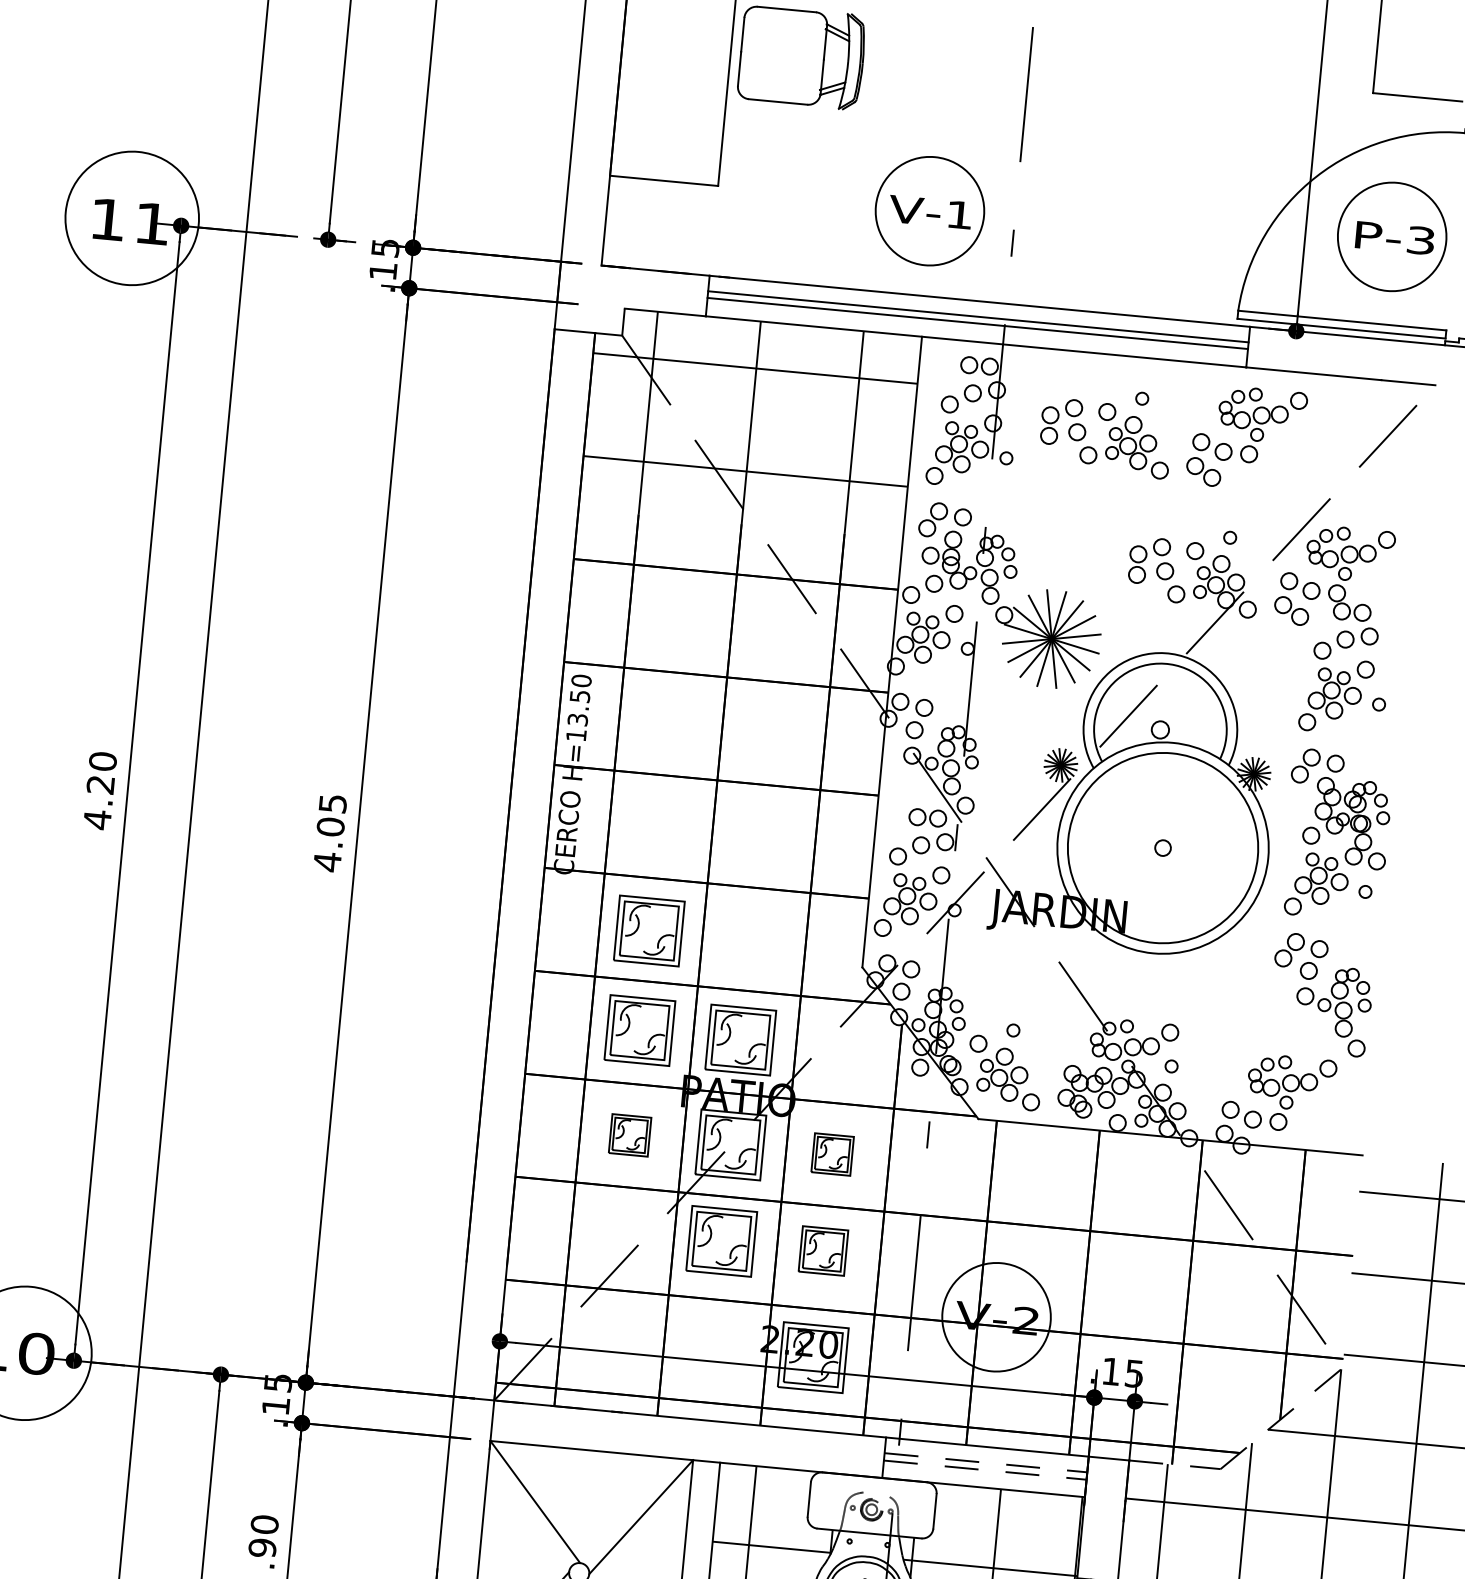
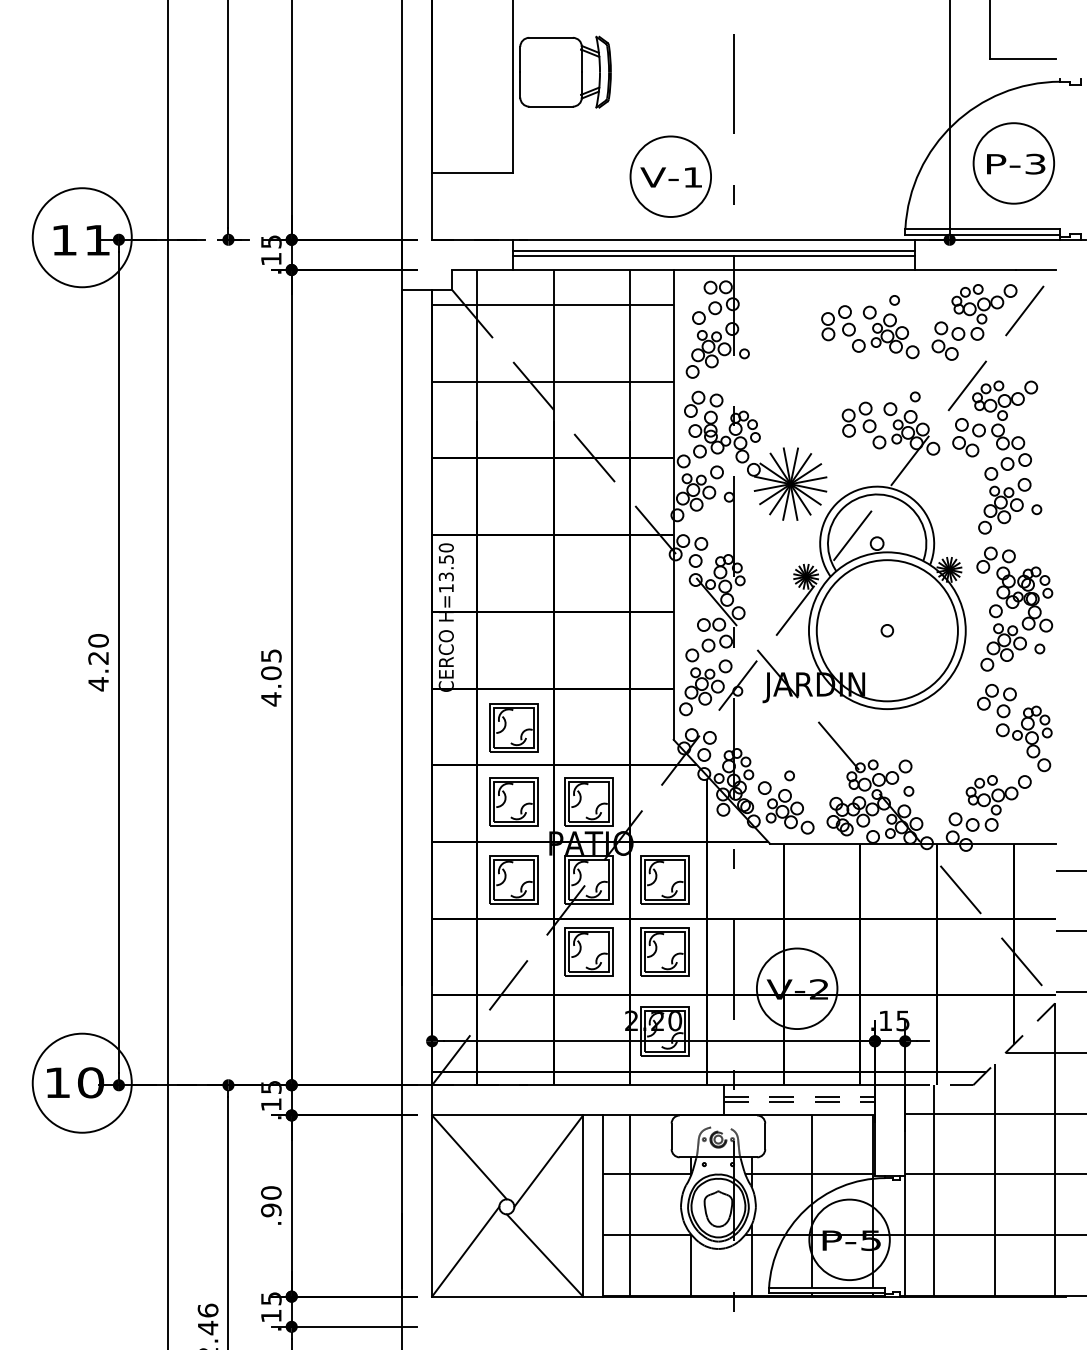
part: (1157, 439) -> (908, 329), moved
part: (629, 1134) -> (513, 879), size x1.67
part: (832, 1153) -> (664, 879), size x1.67
part: (823, 1250) -> (664, 951), size x1.43

